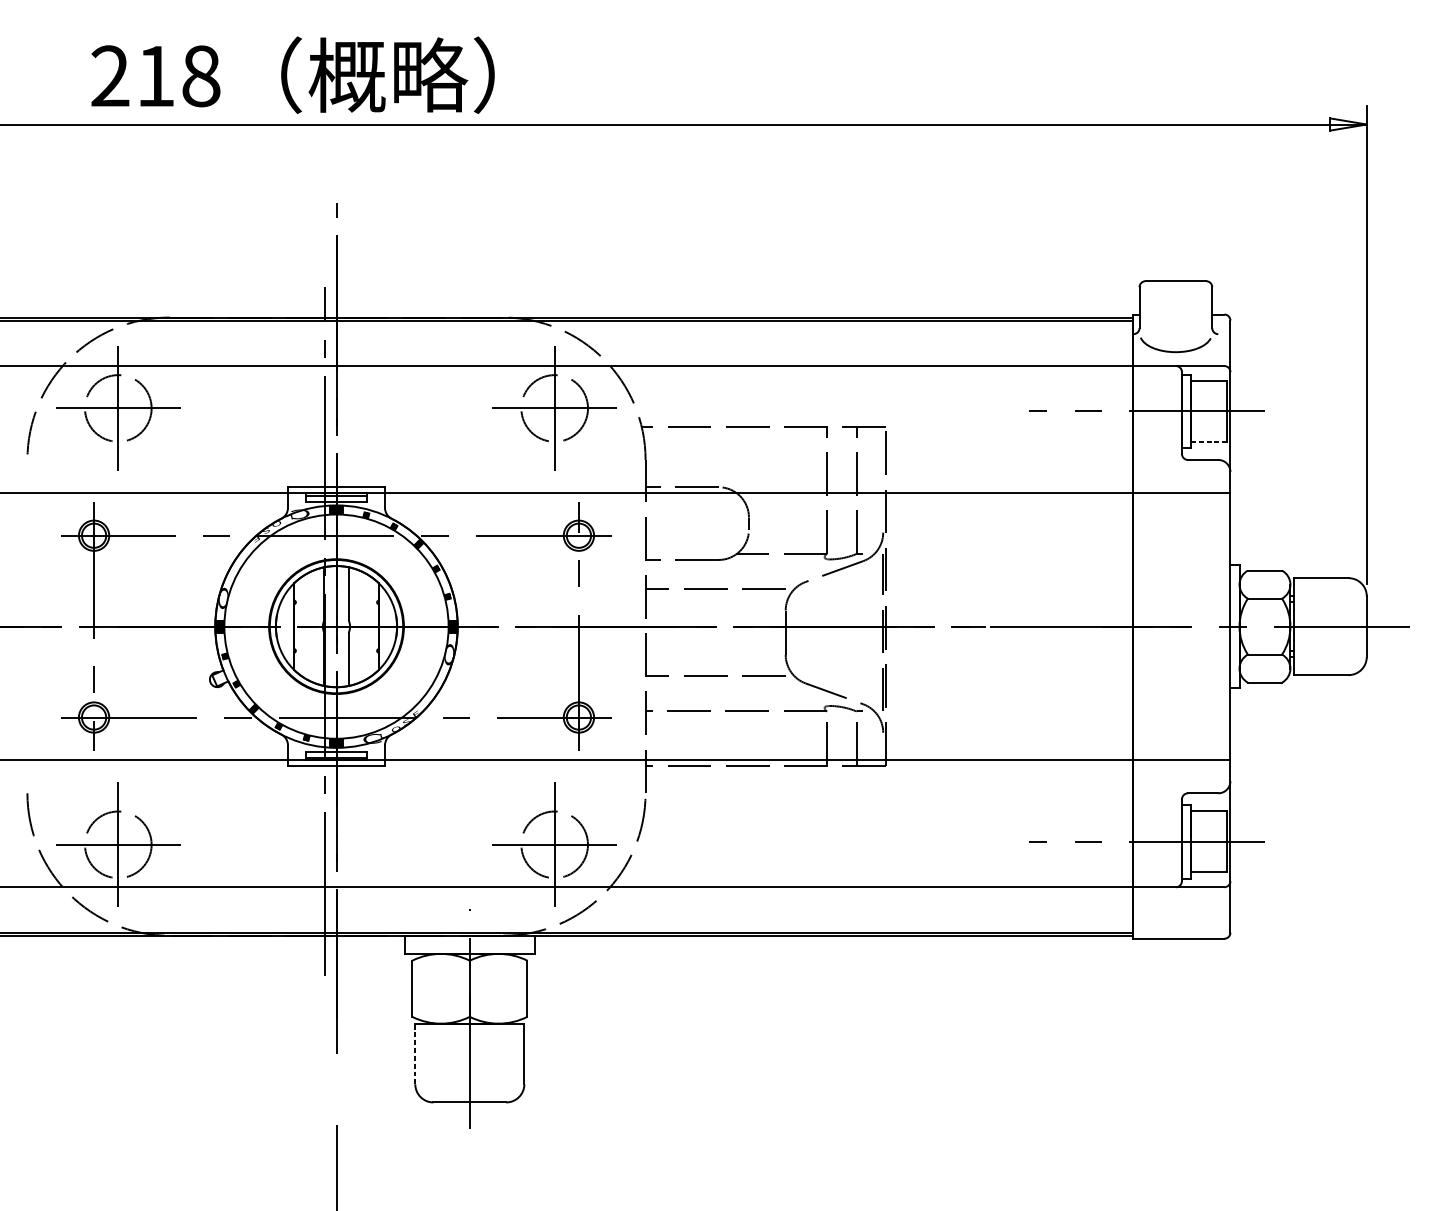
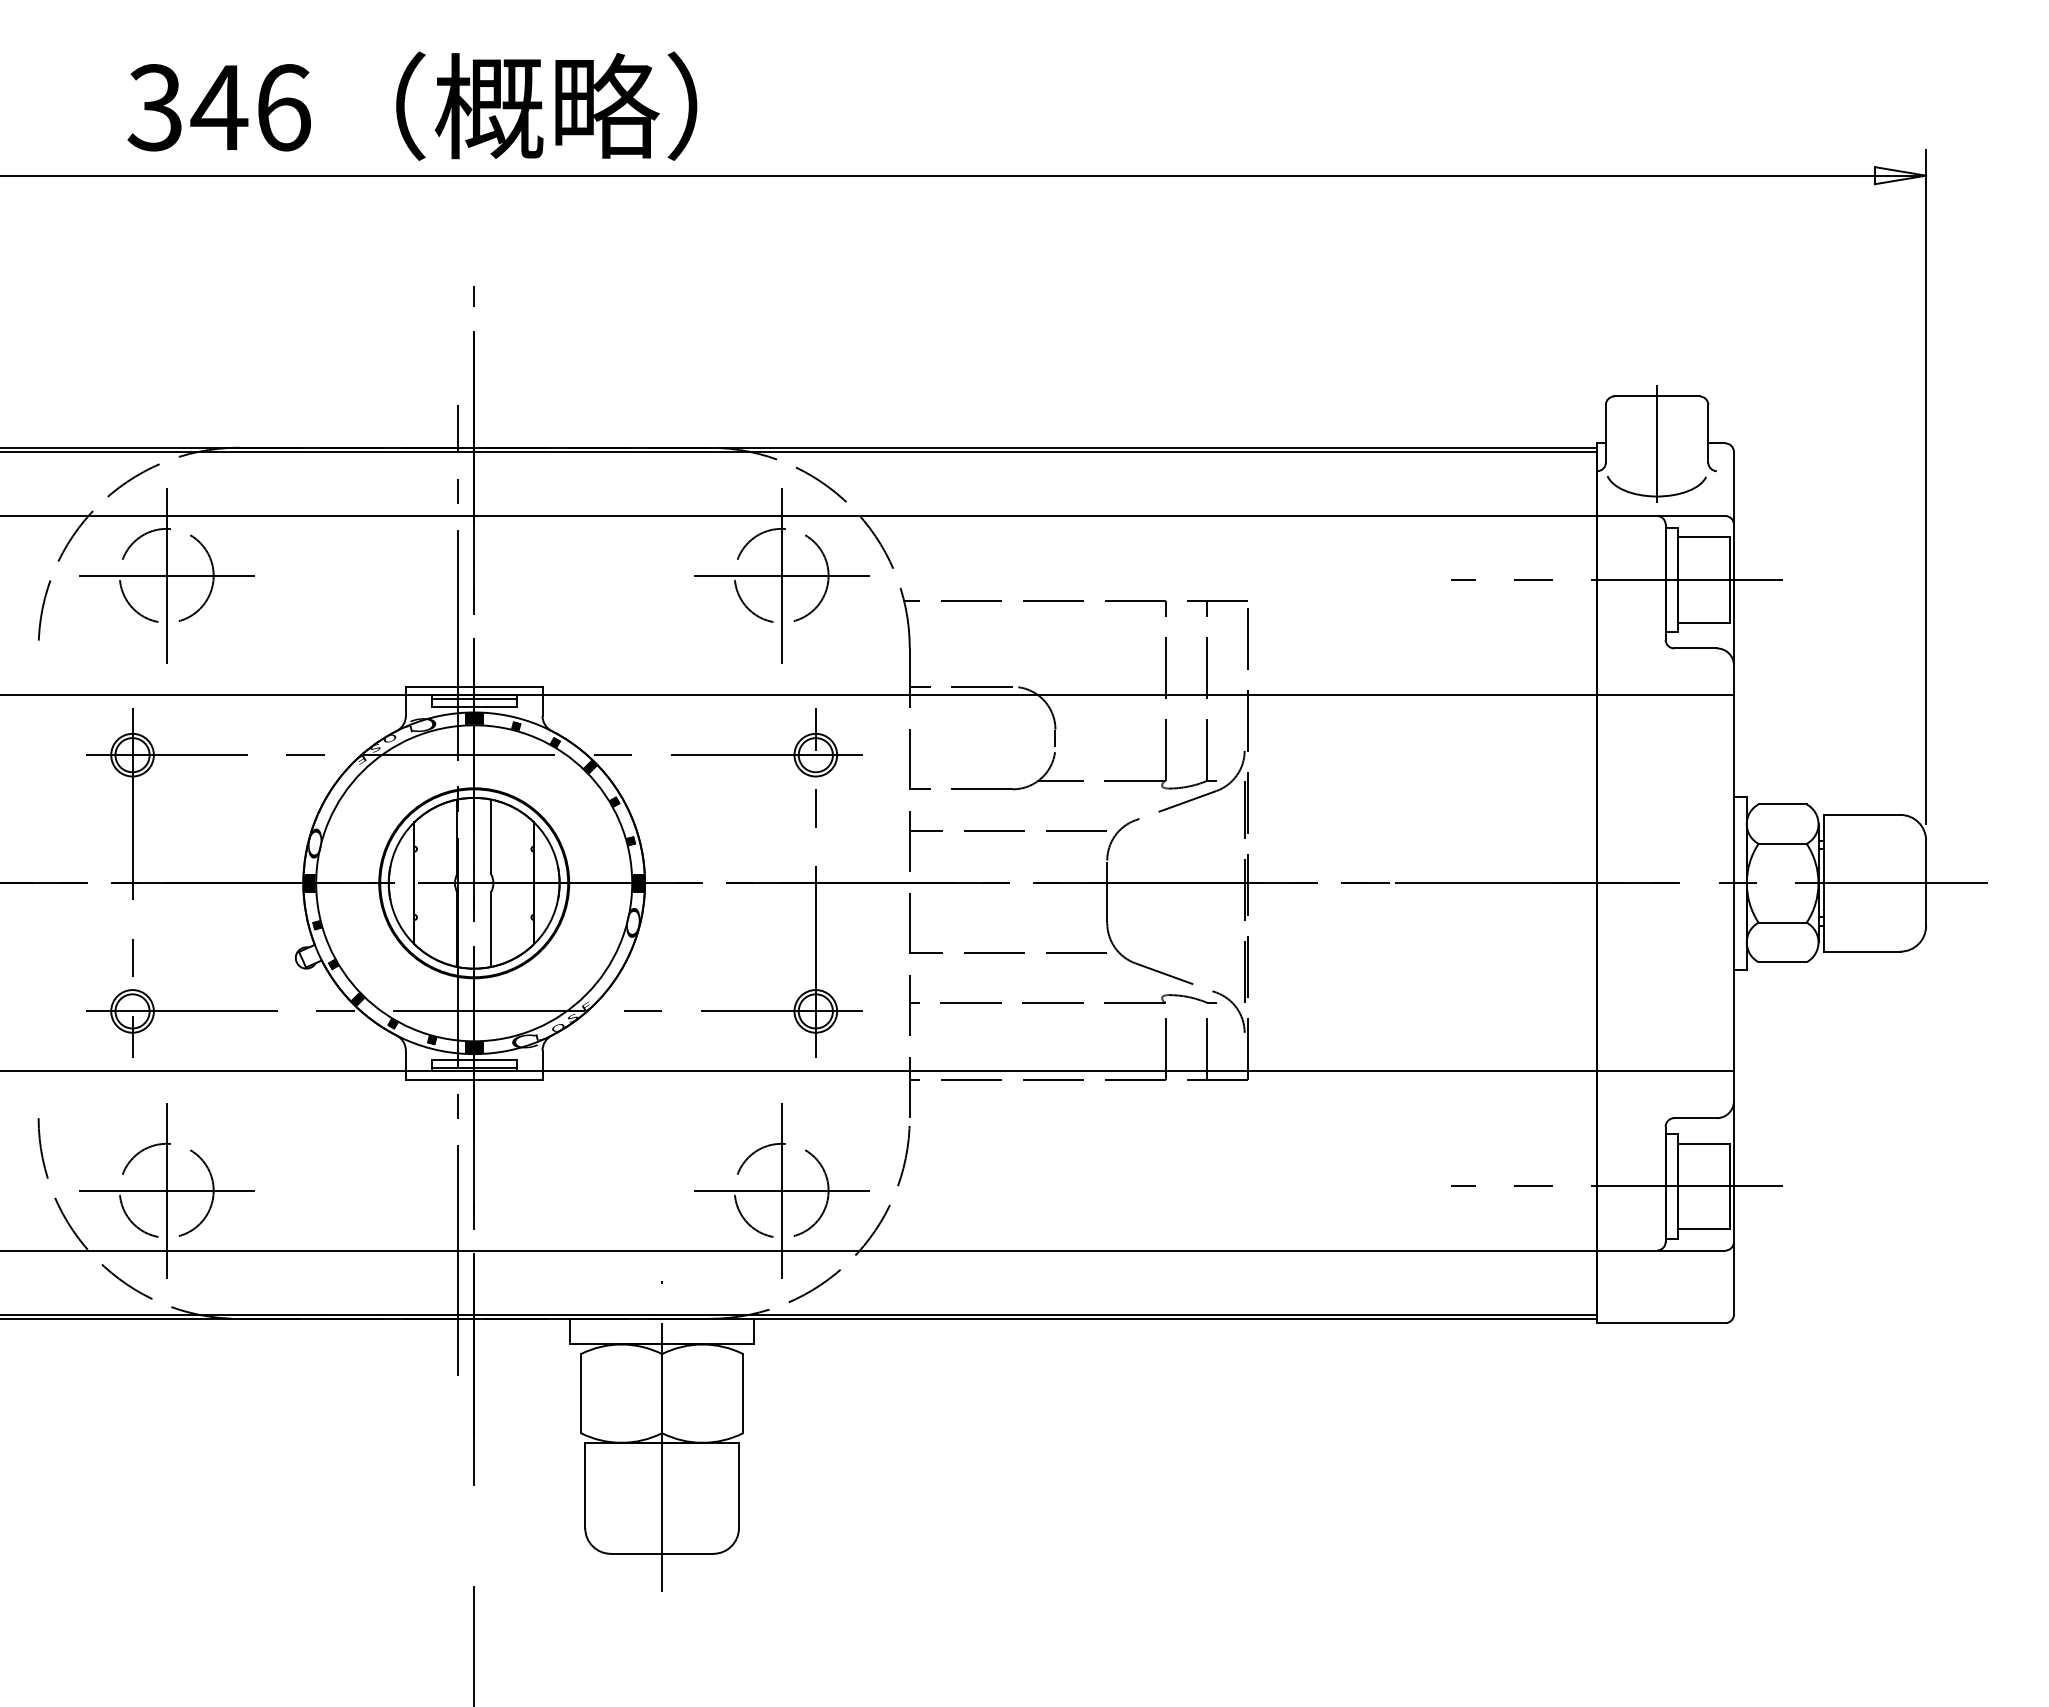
text: (155, 76) -> (218, 107), 218 -> 346
line: (1176, 315) -> (1657, 444), added
line: (1209, 441) -> (1704, 622), dashed -> solid
line: (415, 1053) -> (585, 1485), dashed -> solid

